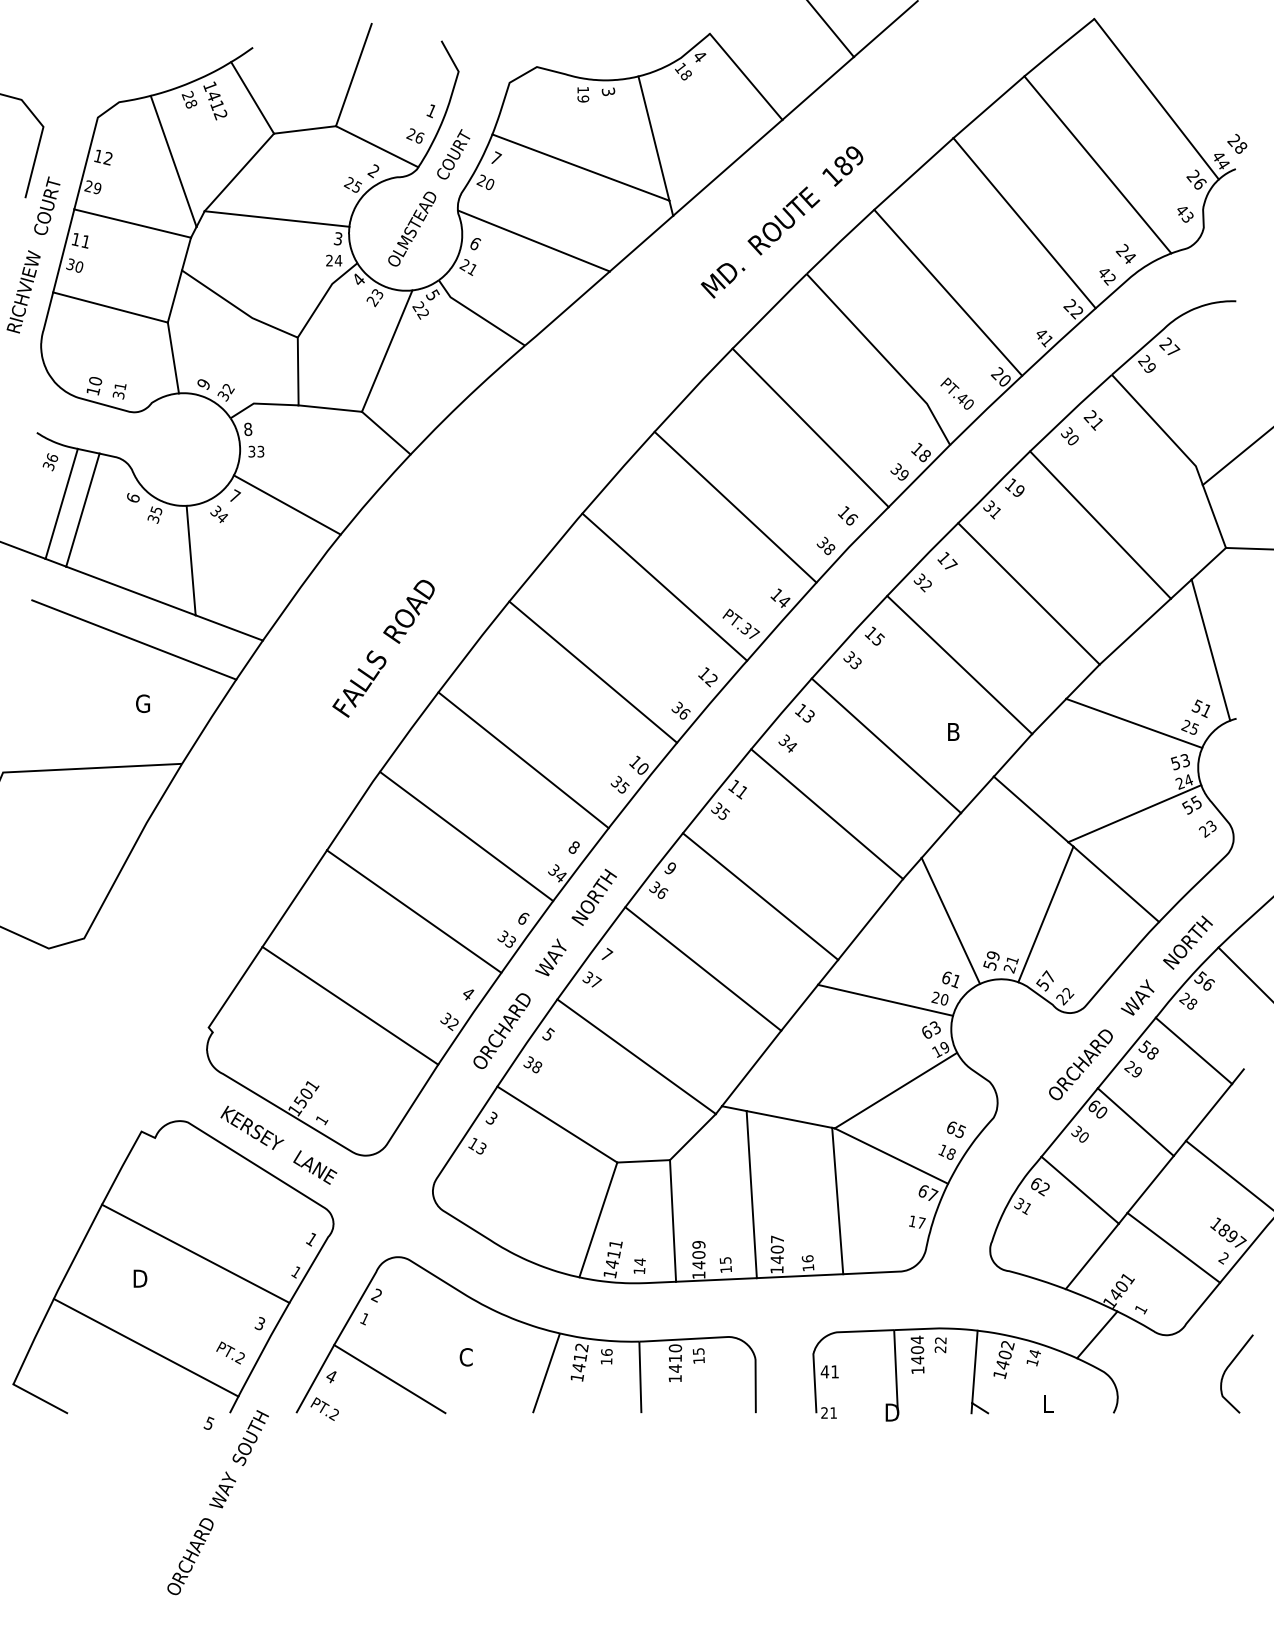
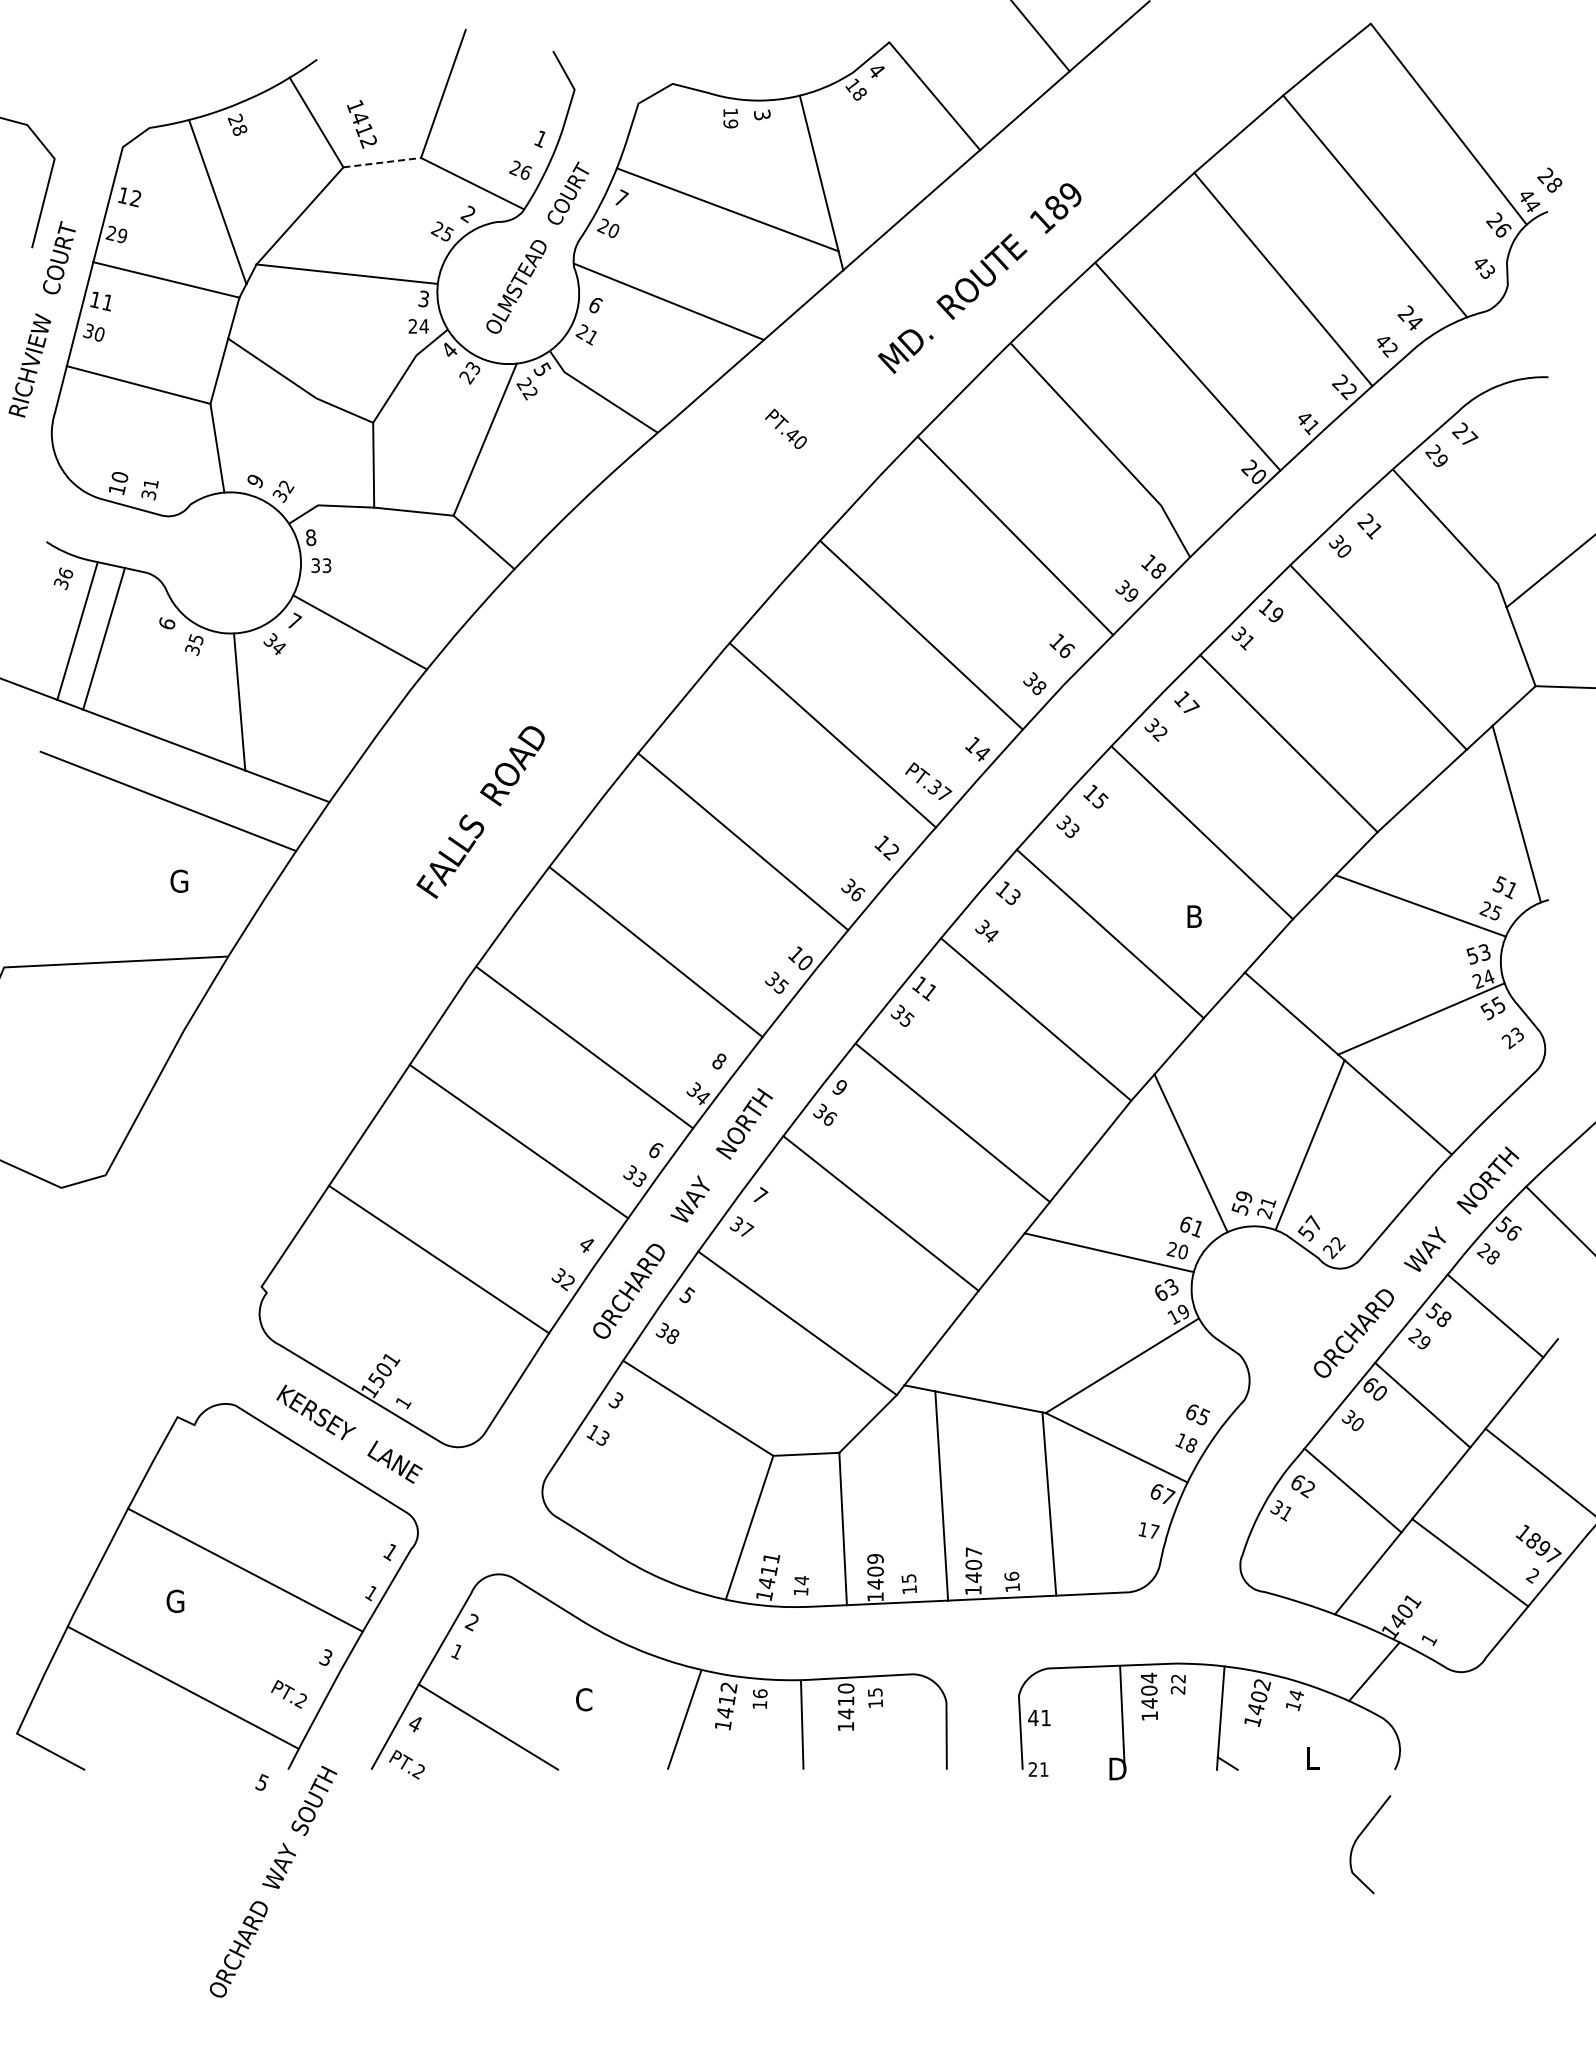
text: (214, 101) -> (361, 124), moved
line: (305, 129) -> (382, 162), solid -> dashed
text: (956, 393) -> (785, 428), moved
text: (139, 1278) -> (175, 1600), D -> G
curve: (1228, 1368) -> (1359, 1837), moved

